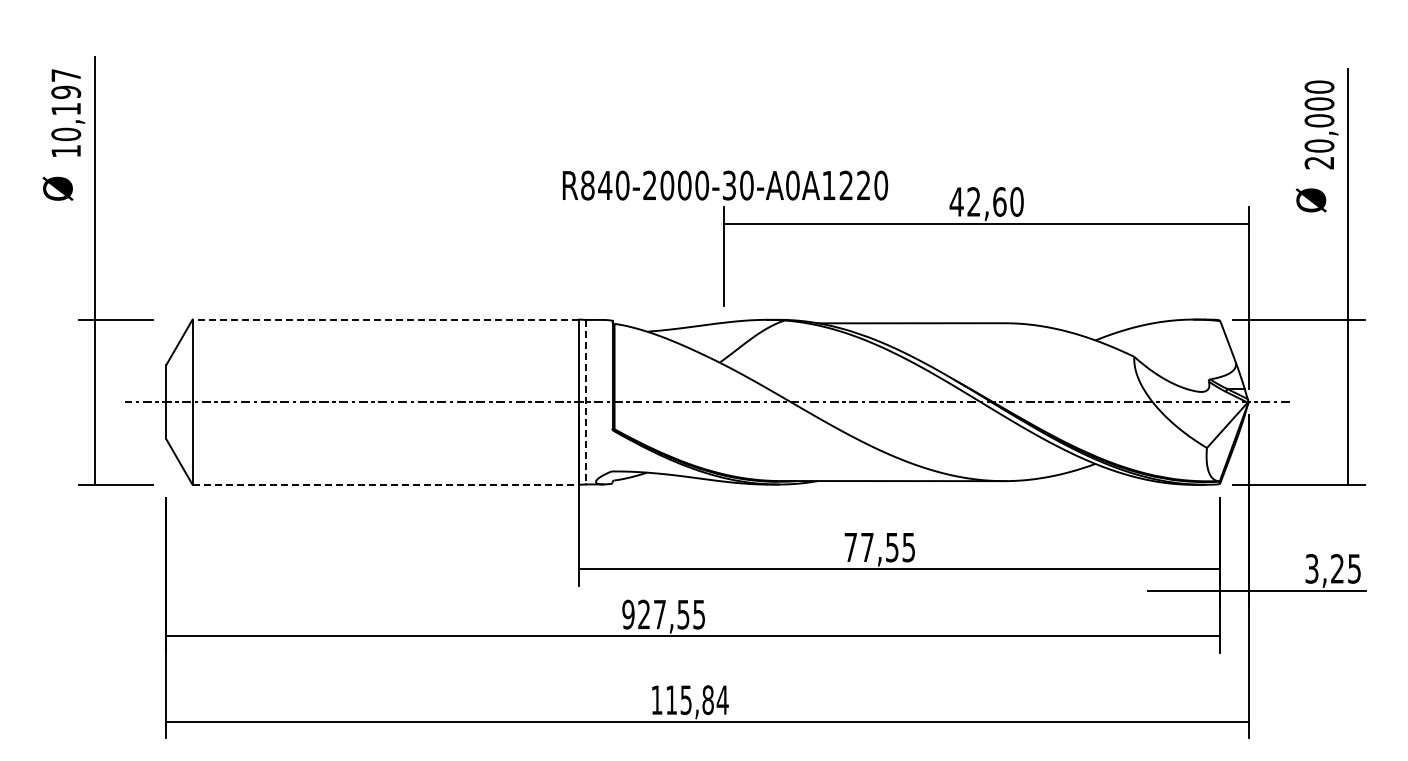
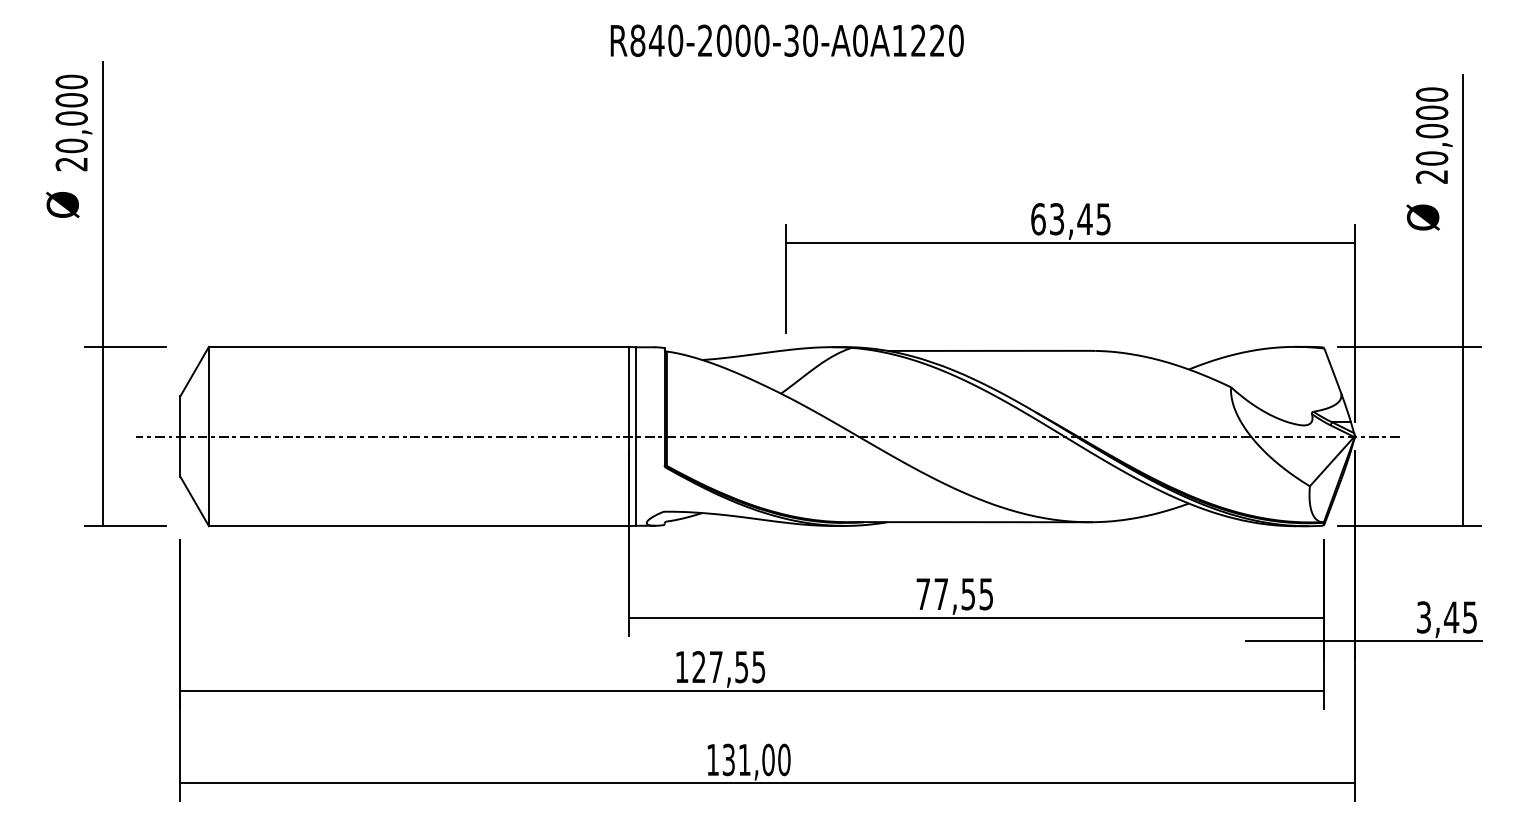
text: (66, 112) -> (72, 122), 10,197 -> 20,000
text: (725, 185) -> (787, 40), moved
text: (986, 201) -> (1070, 218), 42,60 -> 63,45
line: (385, 319) -> (418, 346), dashed -> solid
line: (586, 402) -> (636, 436), dashed -> solid
line: (386, 484) -> (419, 525), dashed -> solid
text: (1337, 568) -> (1451, 617), 3,25 -> 3,45
text: (628, 614) -> (682, 666), 927,55 -> 127,55
text: (697, 700) -> (756, 760), 115,84 -> 131,00

